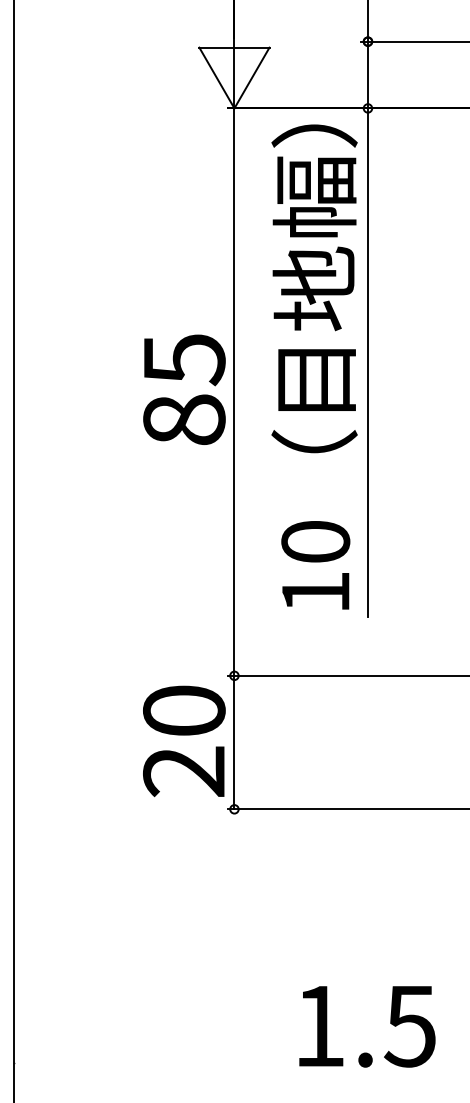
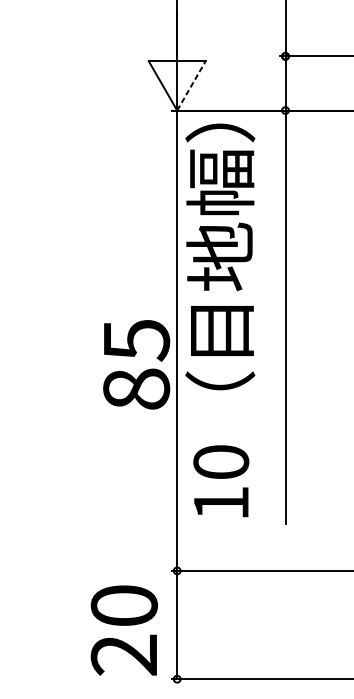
line: (252, 77) -> (191, 85), solid -> dashed
text: (314, 366) -> (220, 319), moved
text: (184, 389) -> (136, 364), moved
text: (184, 741) -> (124, 630), moved

